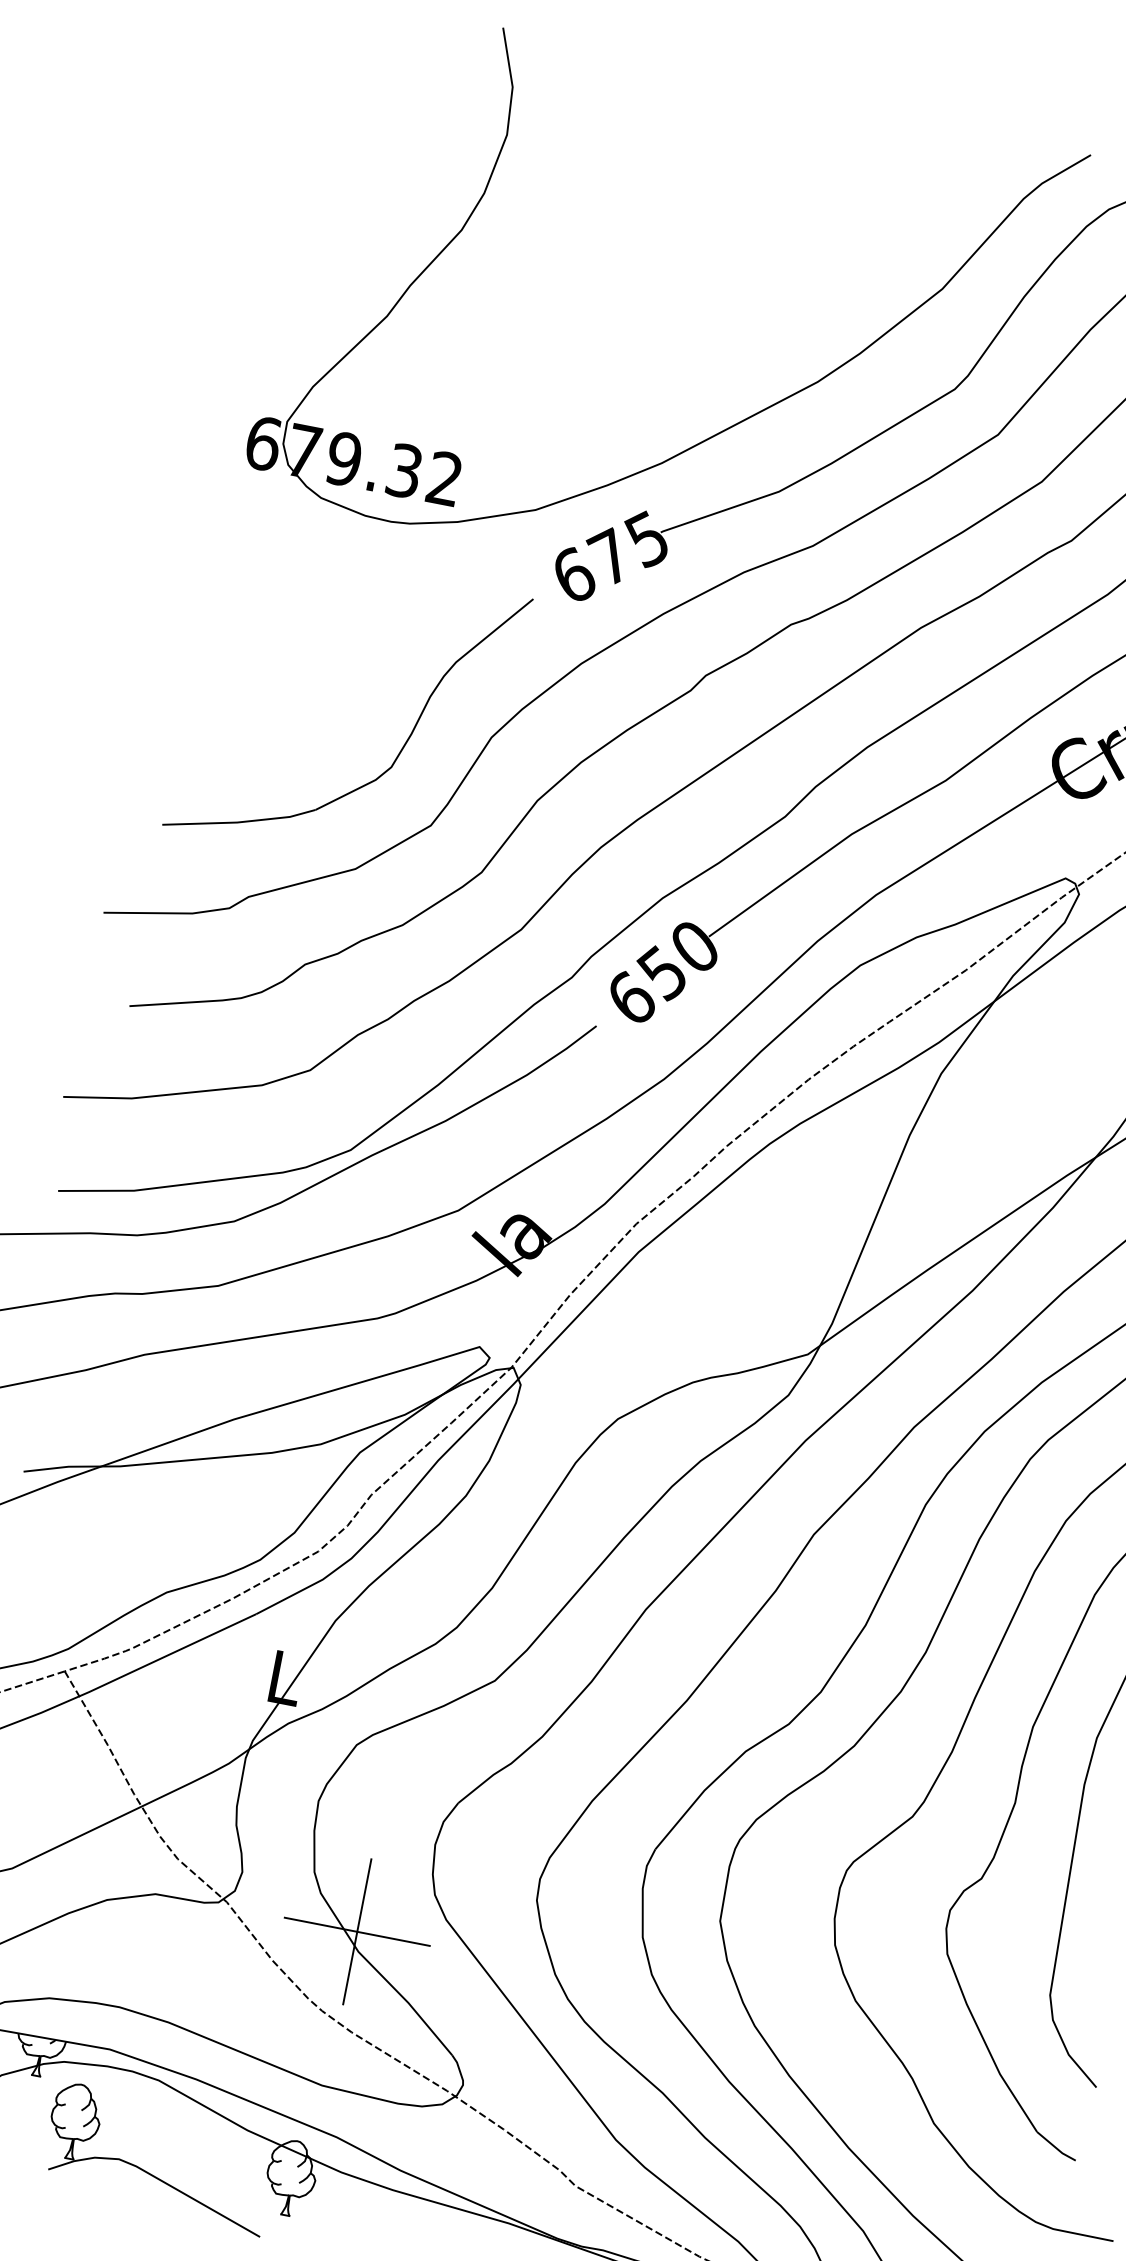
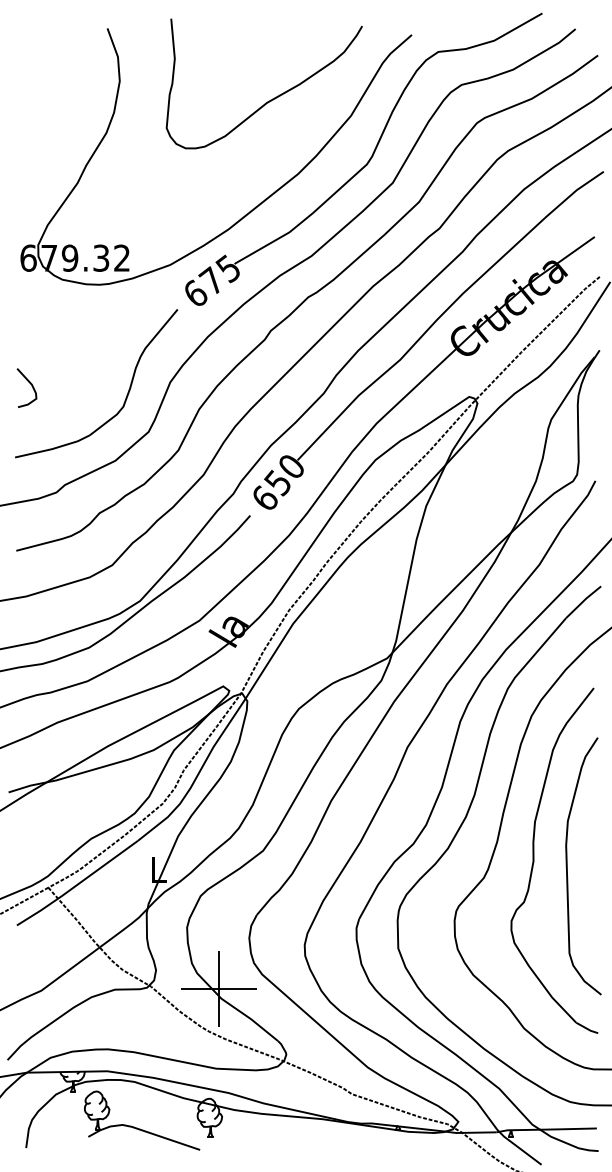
curve: (792, 226) -> (270, 99), added
curve: (218, 686) -> (29, 383), added

